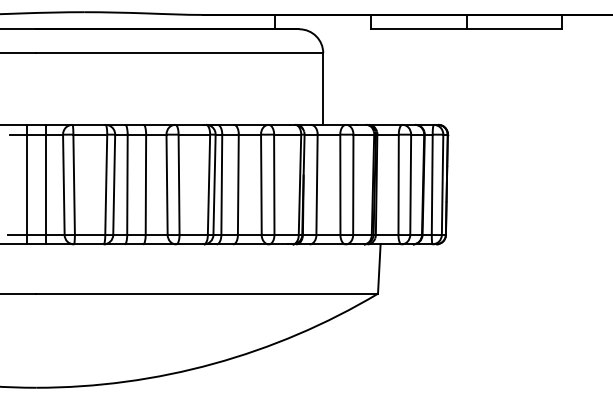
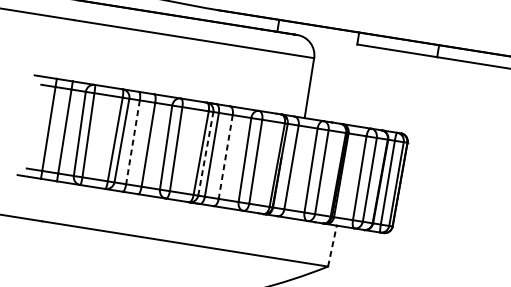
line: (214, 184) -> (205, 153), solid -> dashed
line: (127, 185) -> (132, 142), solid -> dashed
line: (238, 185) -> (225, 157), solid -> dashed
line: (379, 269) -> (332, 246), solid -> dashed

